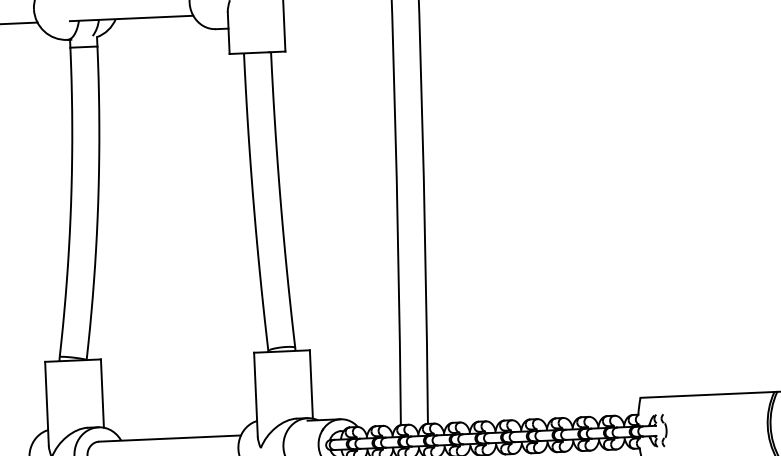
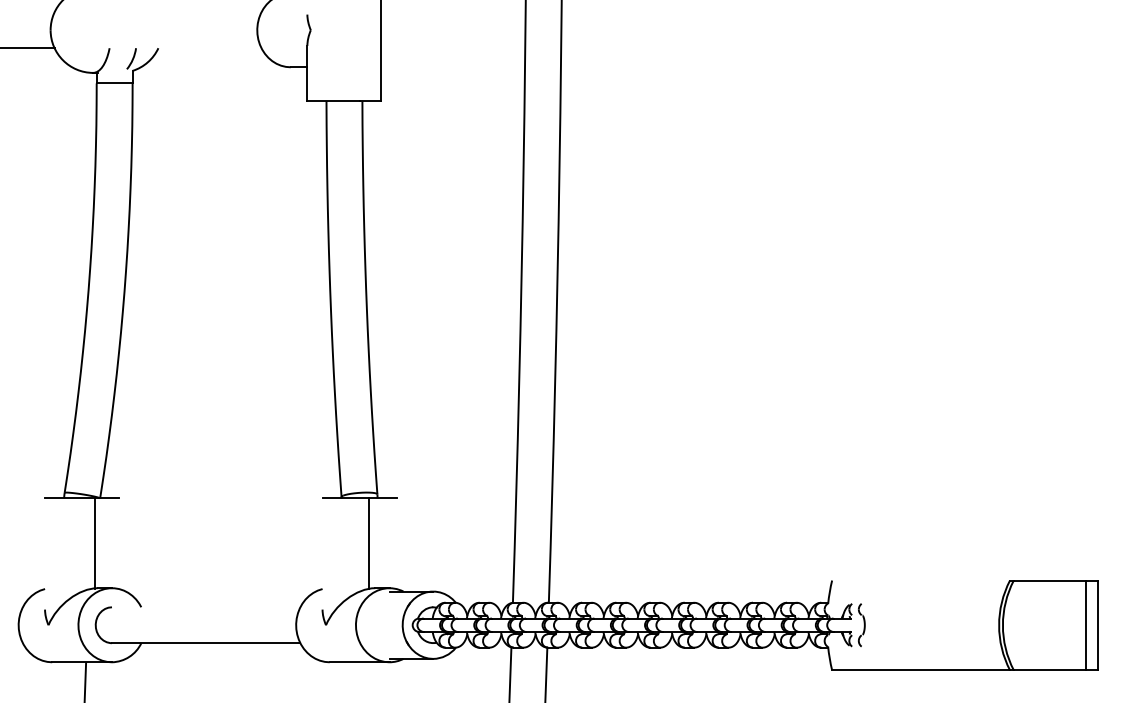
line: (131, 18) -> (179, 48), removed
line: (311, 384) -> (368, 543), moved
line: (102, 393) -> (95, 543), moved
line: (255, 394) -> (322, 553), removed
line: (707, 394) -> (921, 580), removed
line: (47, 403) -> (45, 553), removed
line: (169, 438) -> (205, 607), removed

